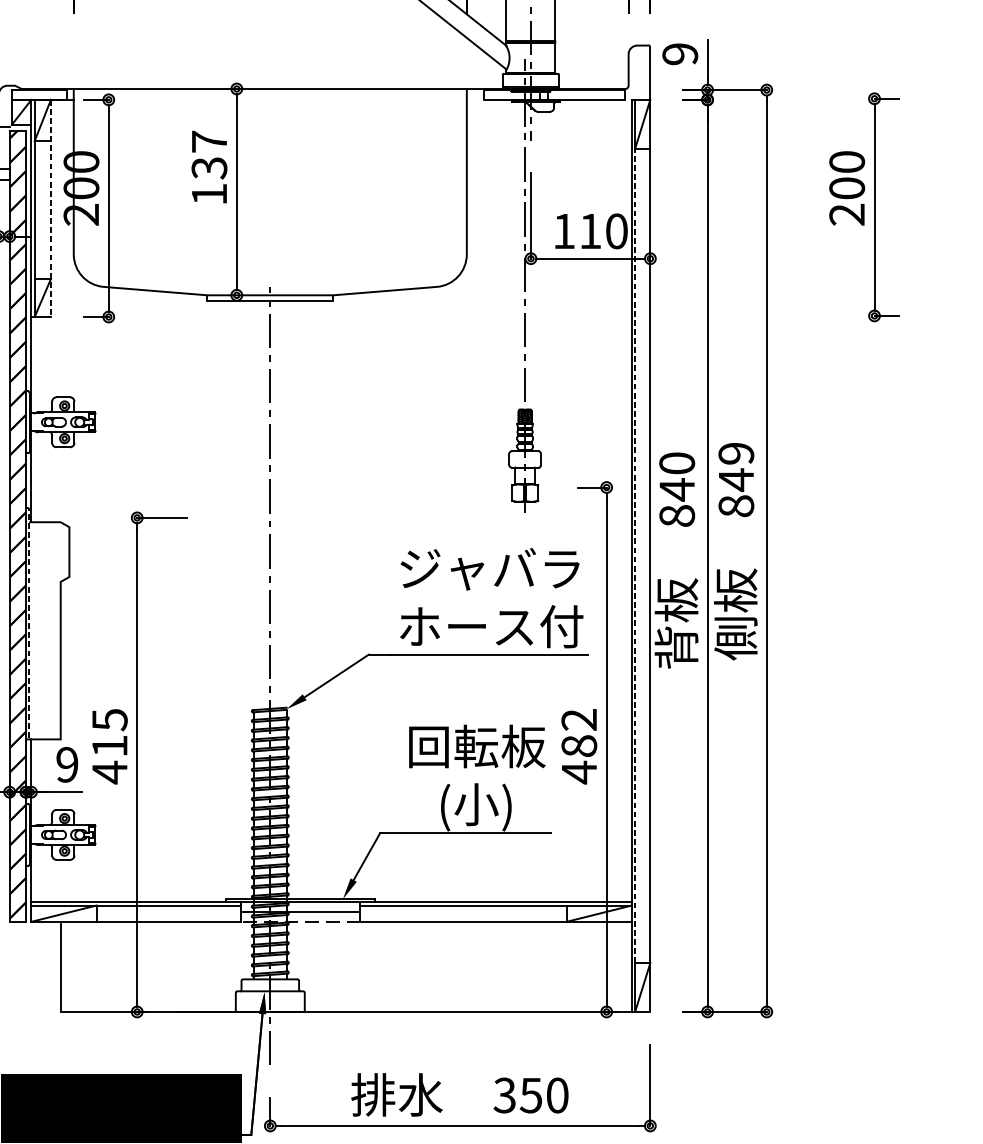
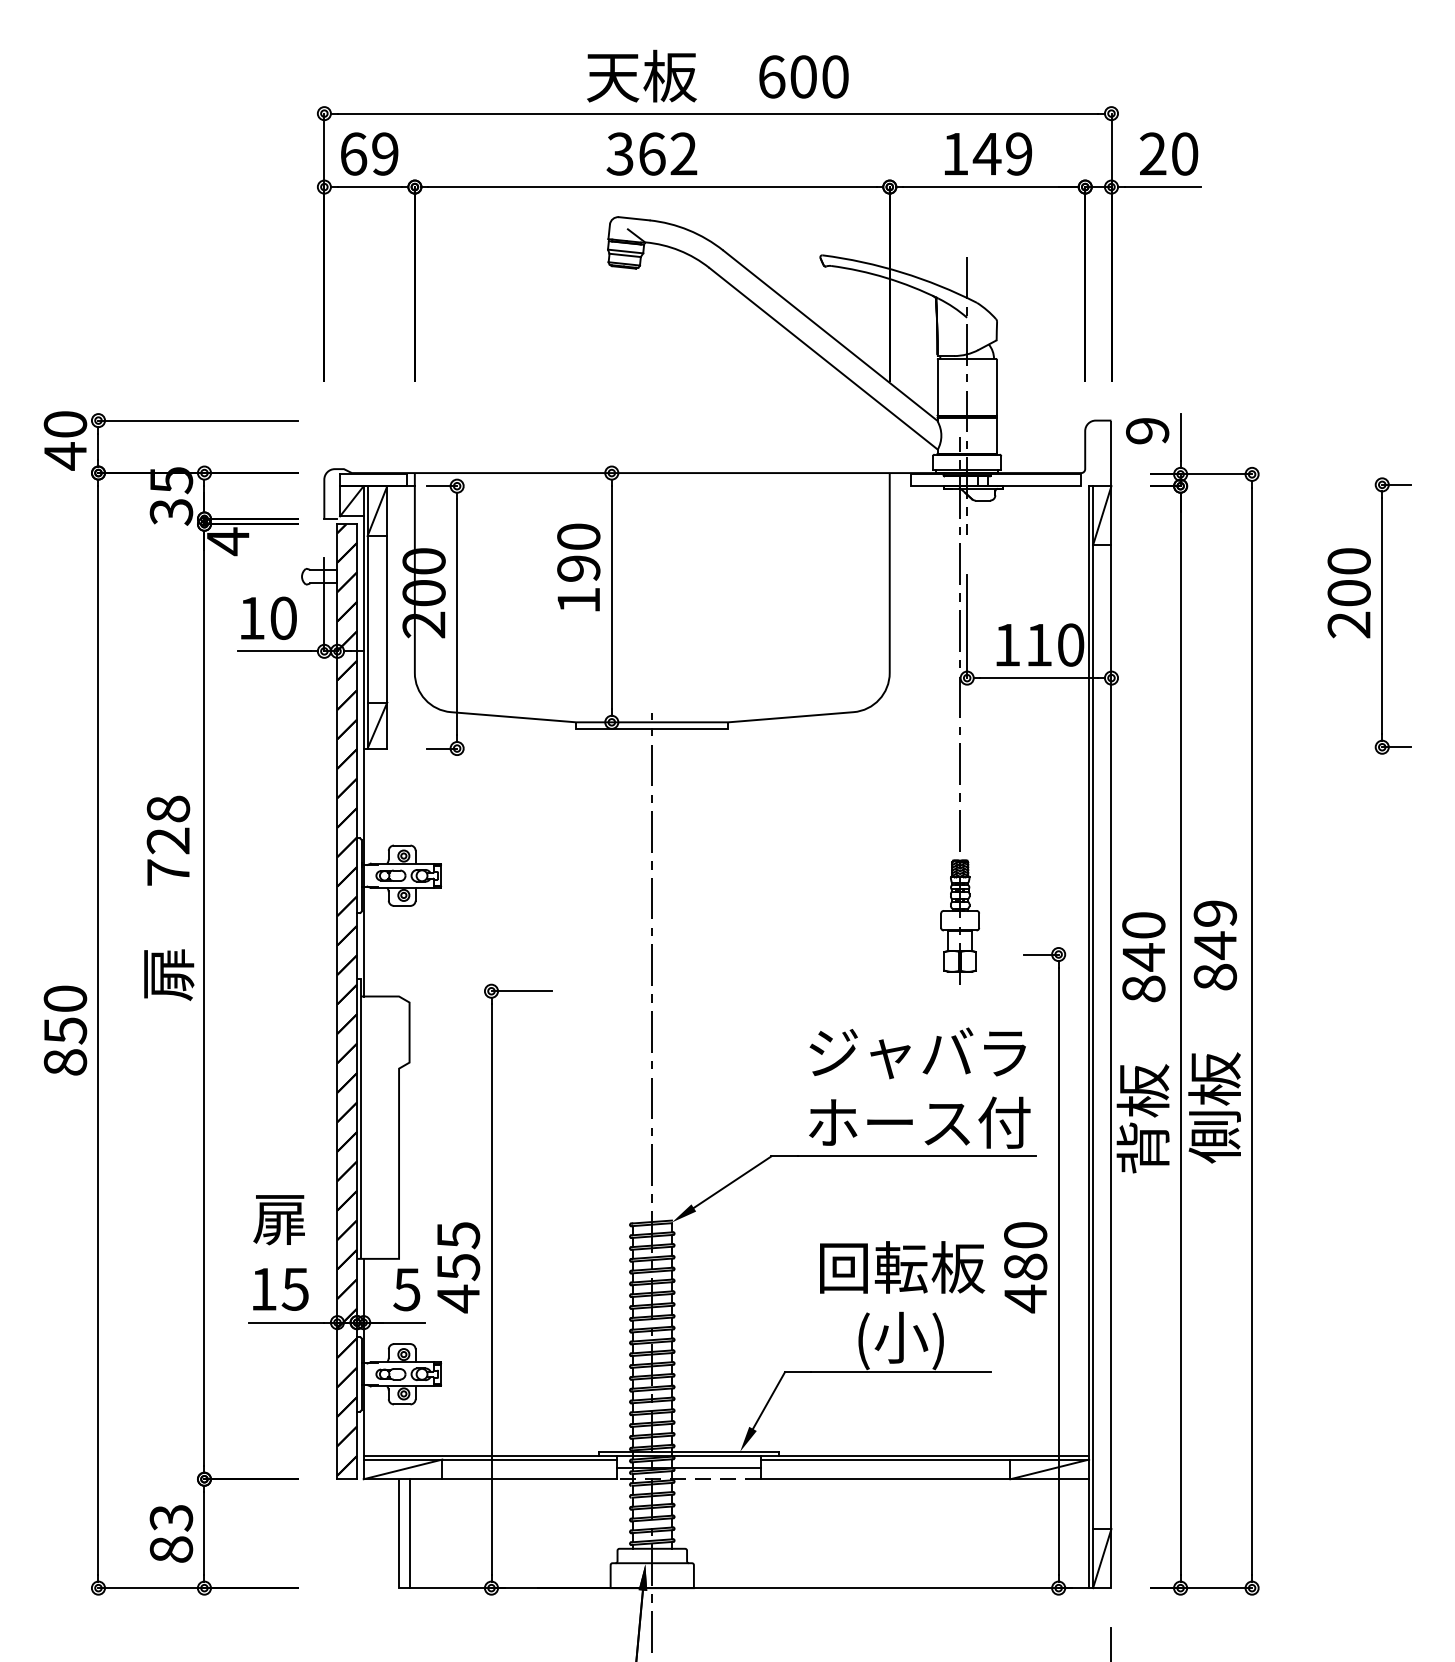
text: (209, 154) -> (578, 552), 137 -> 190
line: (51, 208) -> (387, 617), dashed -> solid
line: (635, 556) -> (1093, 1037), dashed -> solid
line: (29, 622) -> (361, 1117), dashed -> solid
text: (579, 720) -> (1025, 1235), 482 -> 480
text: (109, 746) -> (458, 1267), 415 -> 455
text: (66, 764) -> (406, 1289), 9 -> 5
line: (69, 966) -> (409, 1533), added

